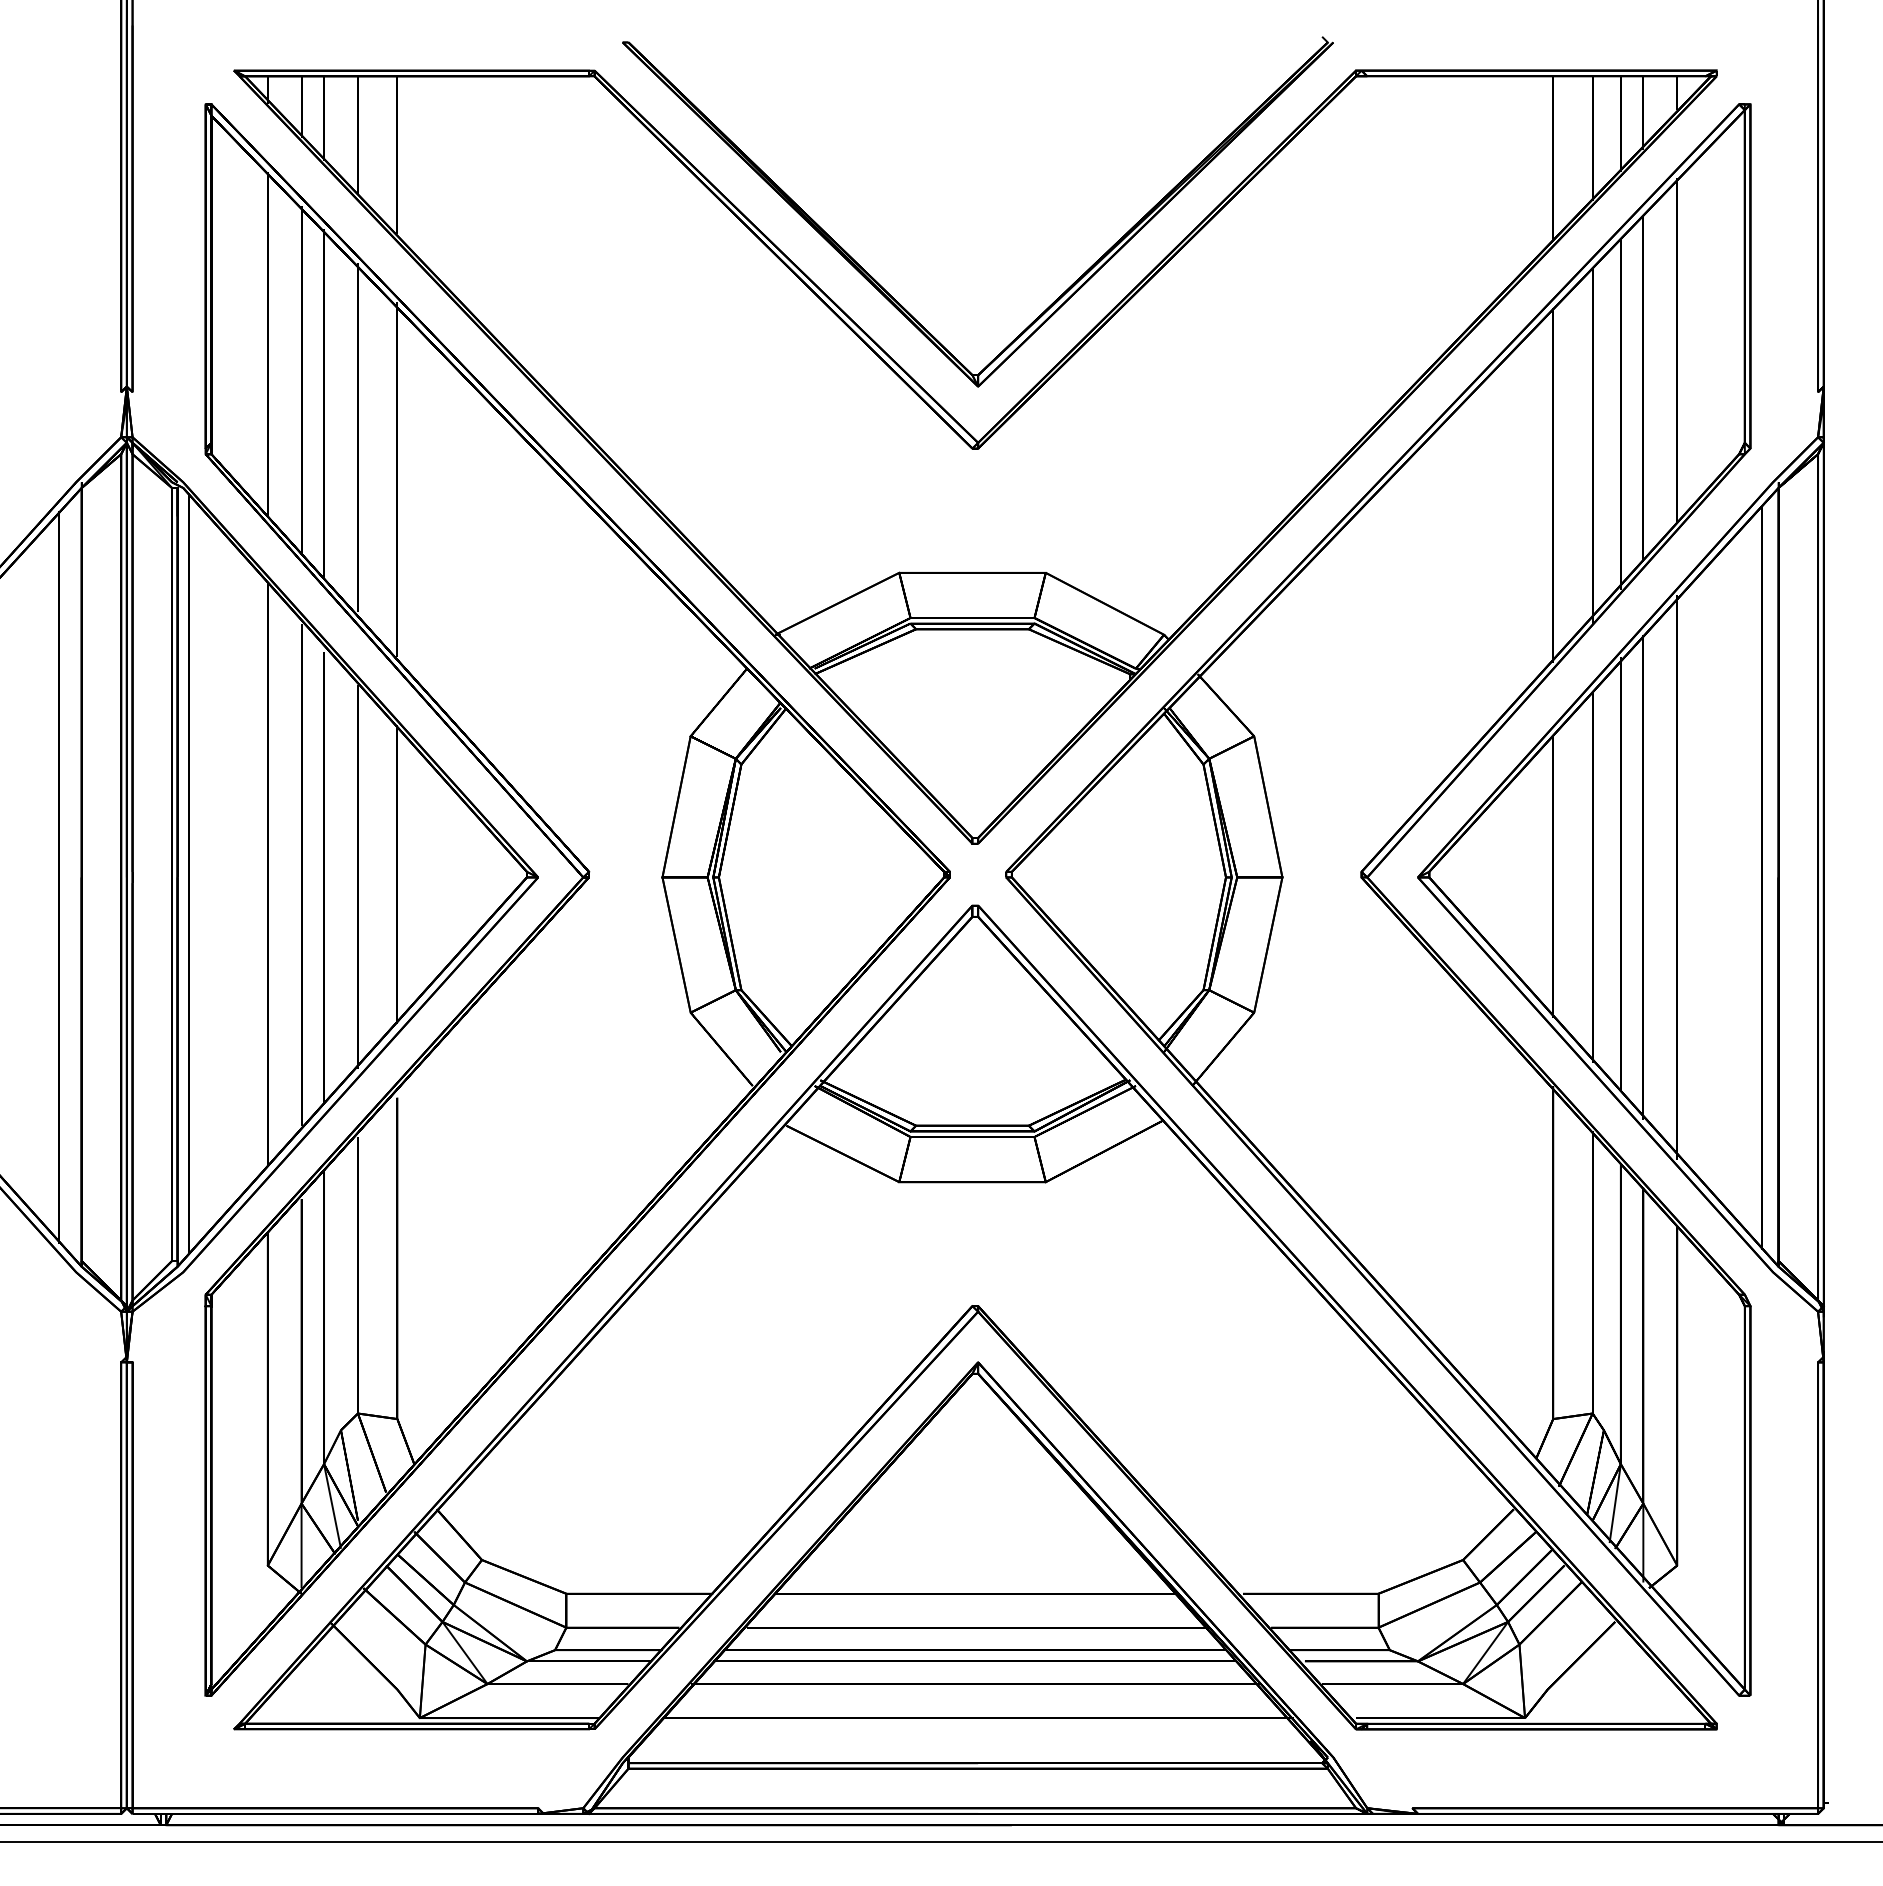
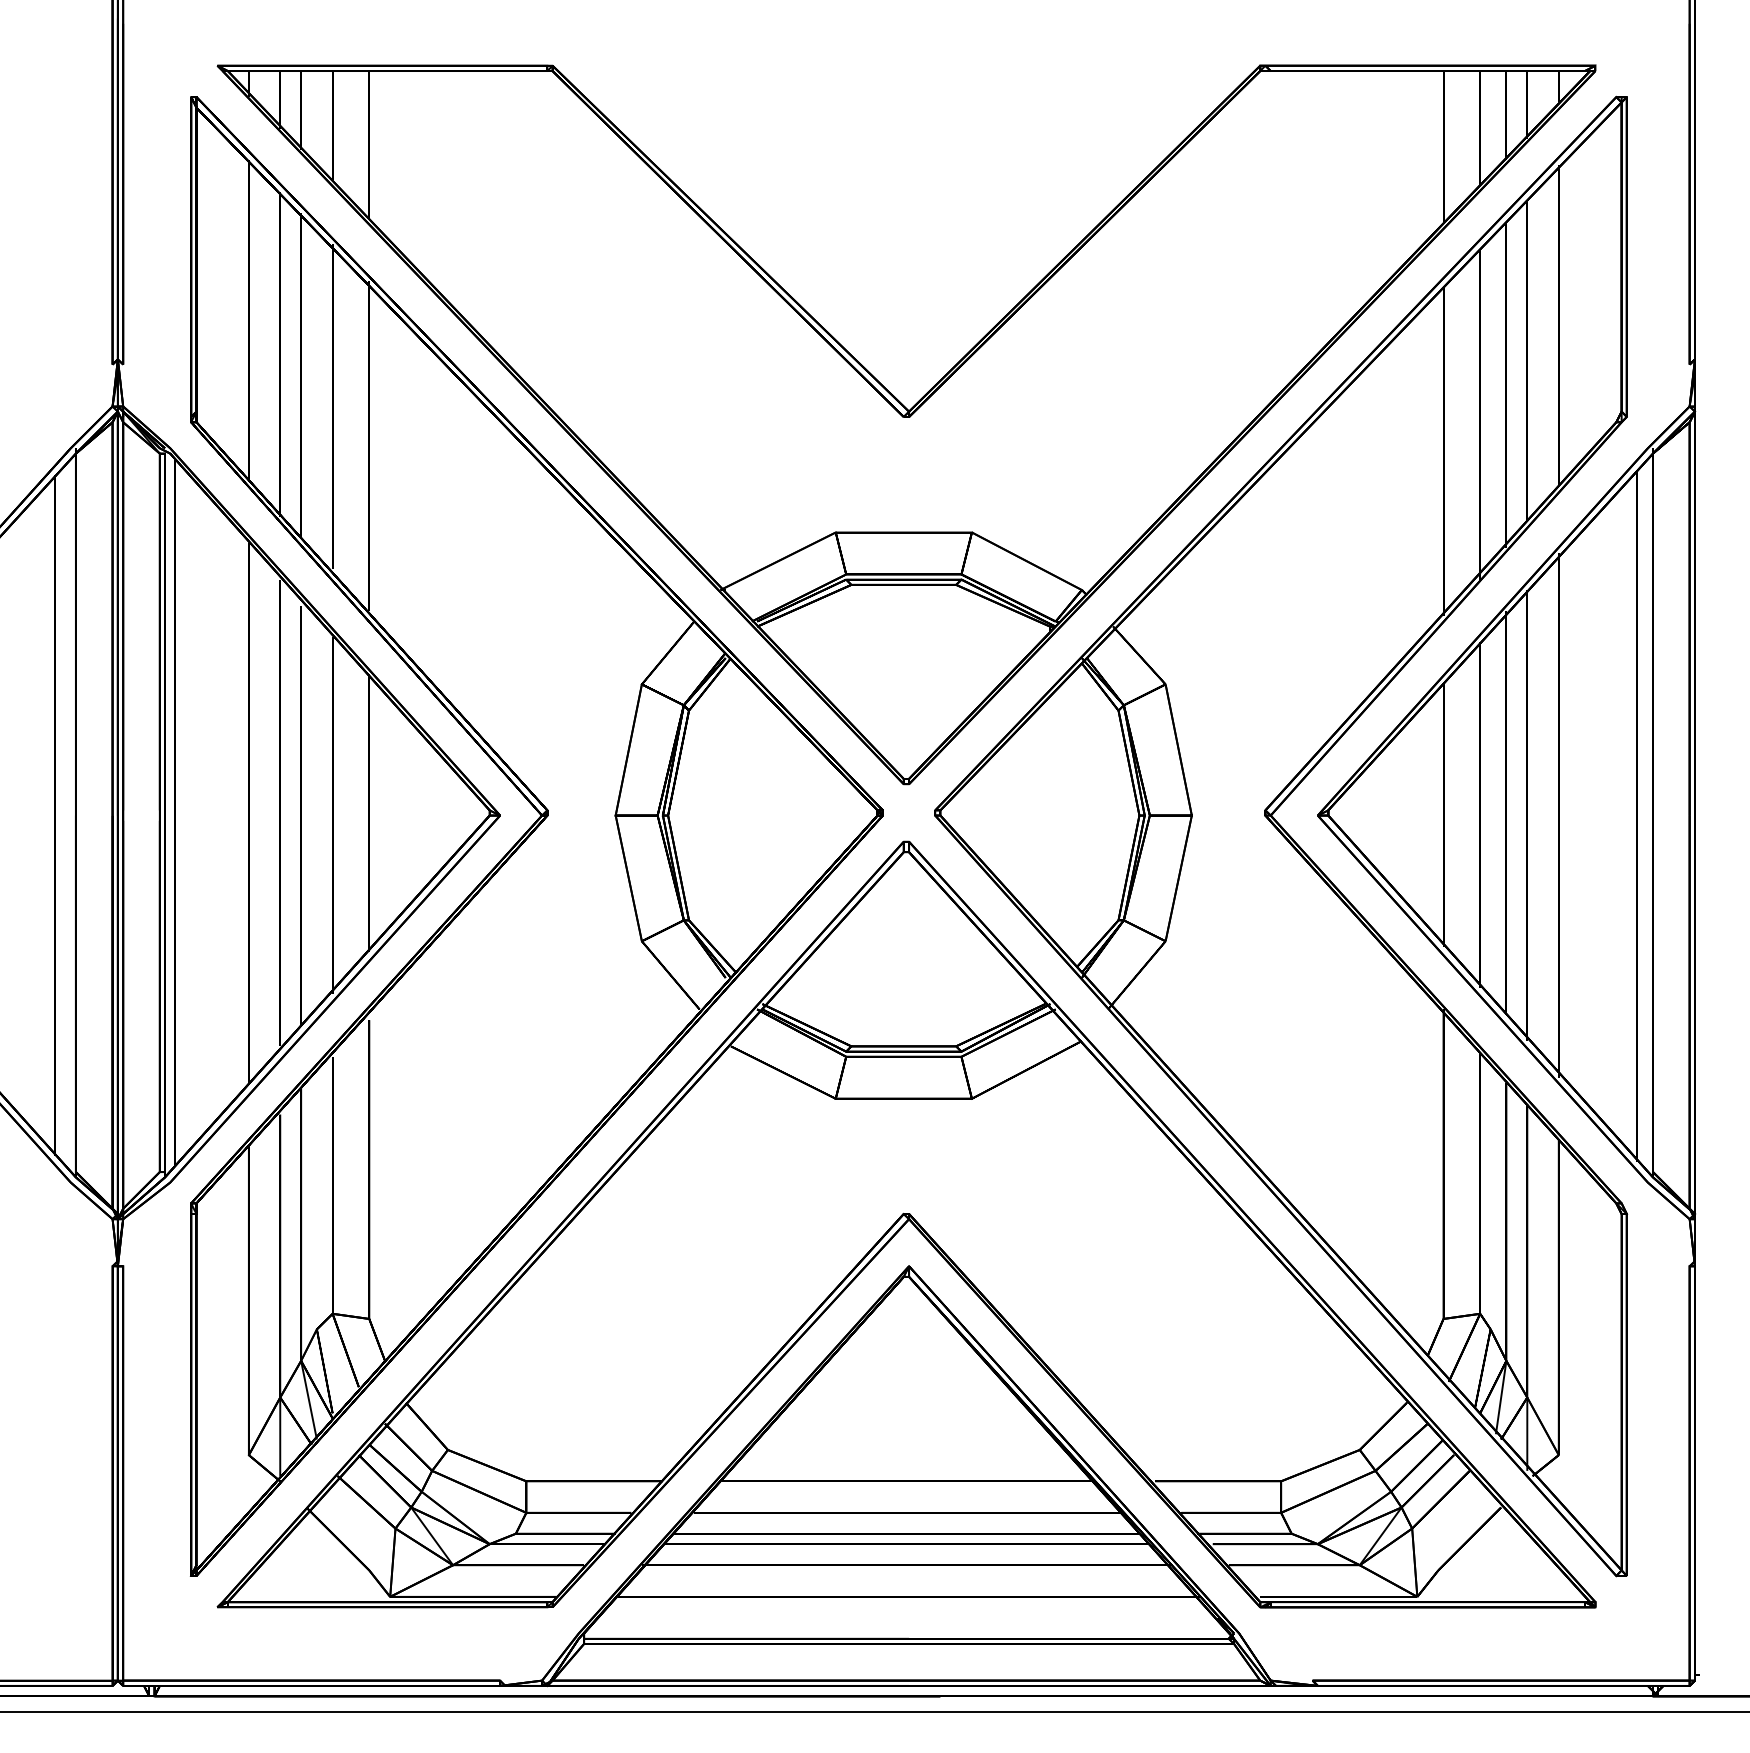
part: (1053, 301) -> (979, 280), removed

